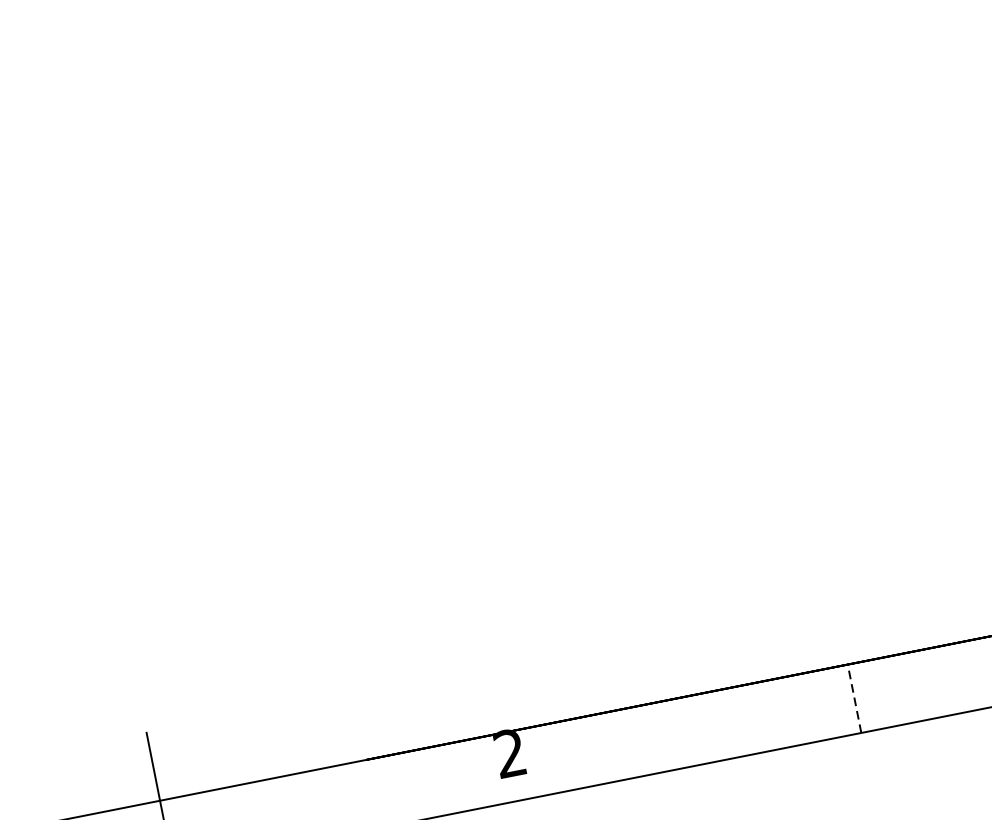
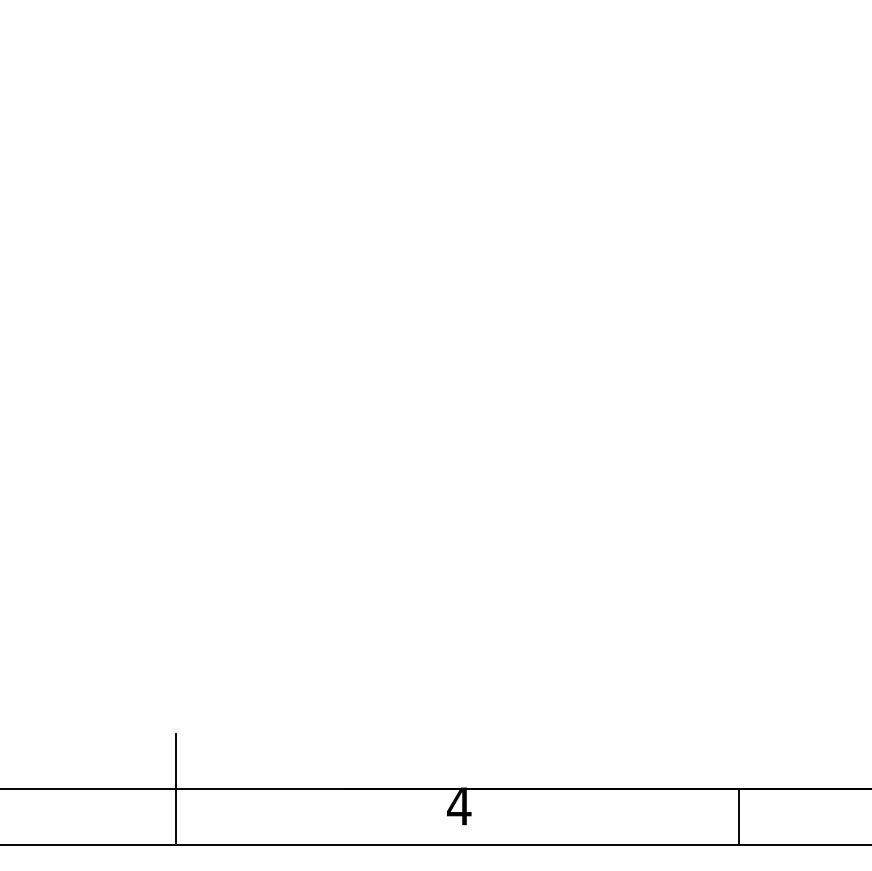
line: (854, 698) -> (739, 816), dashed -> solid
text: (510, 752) -> (459, 805), 2 -> 4

